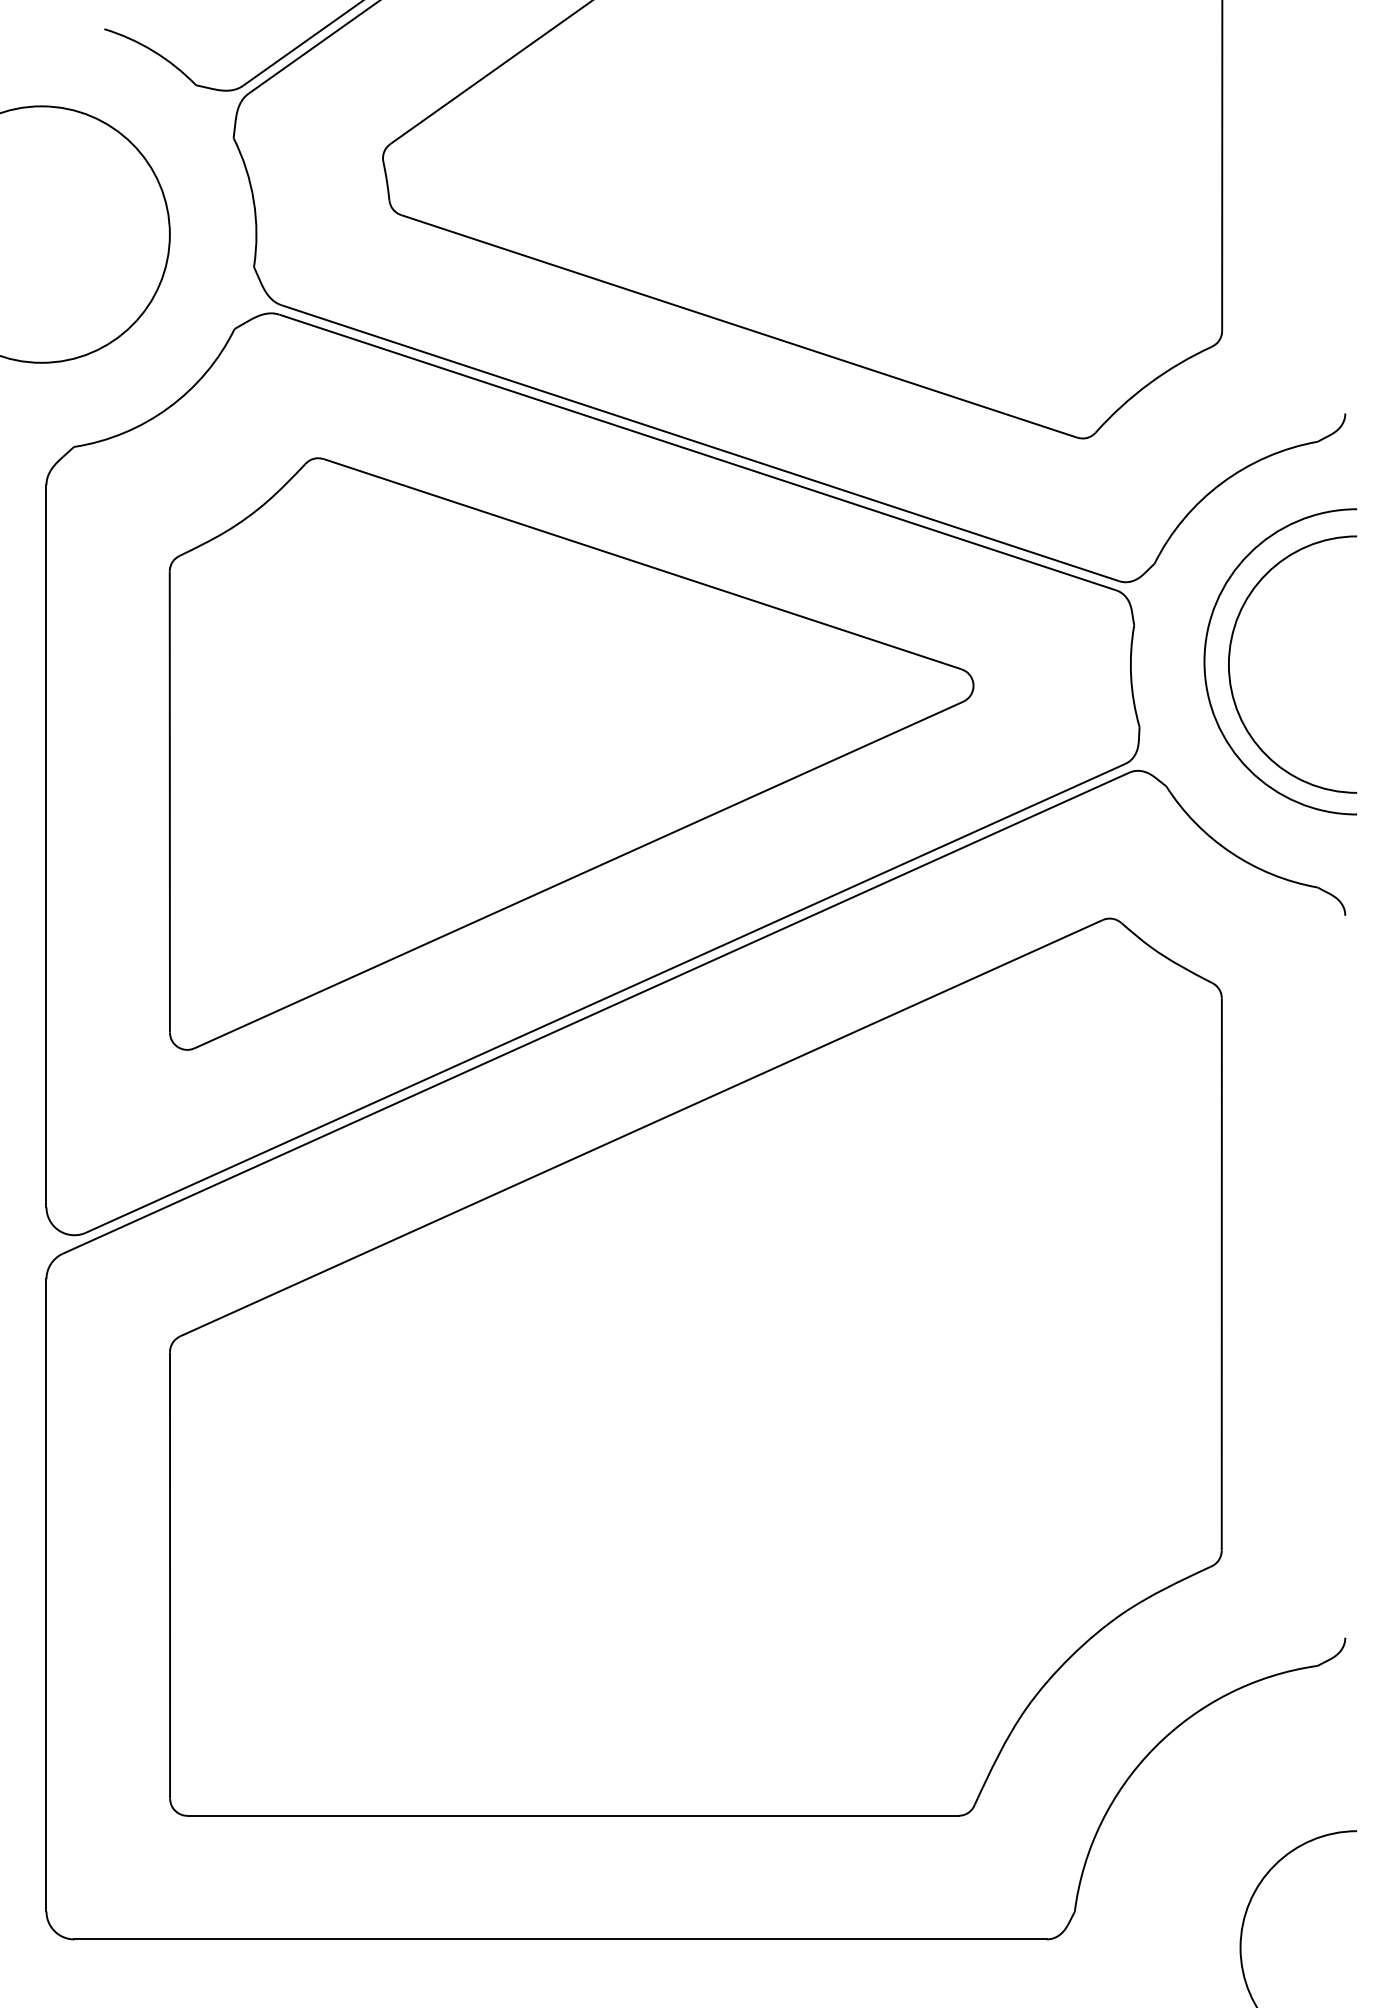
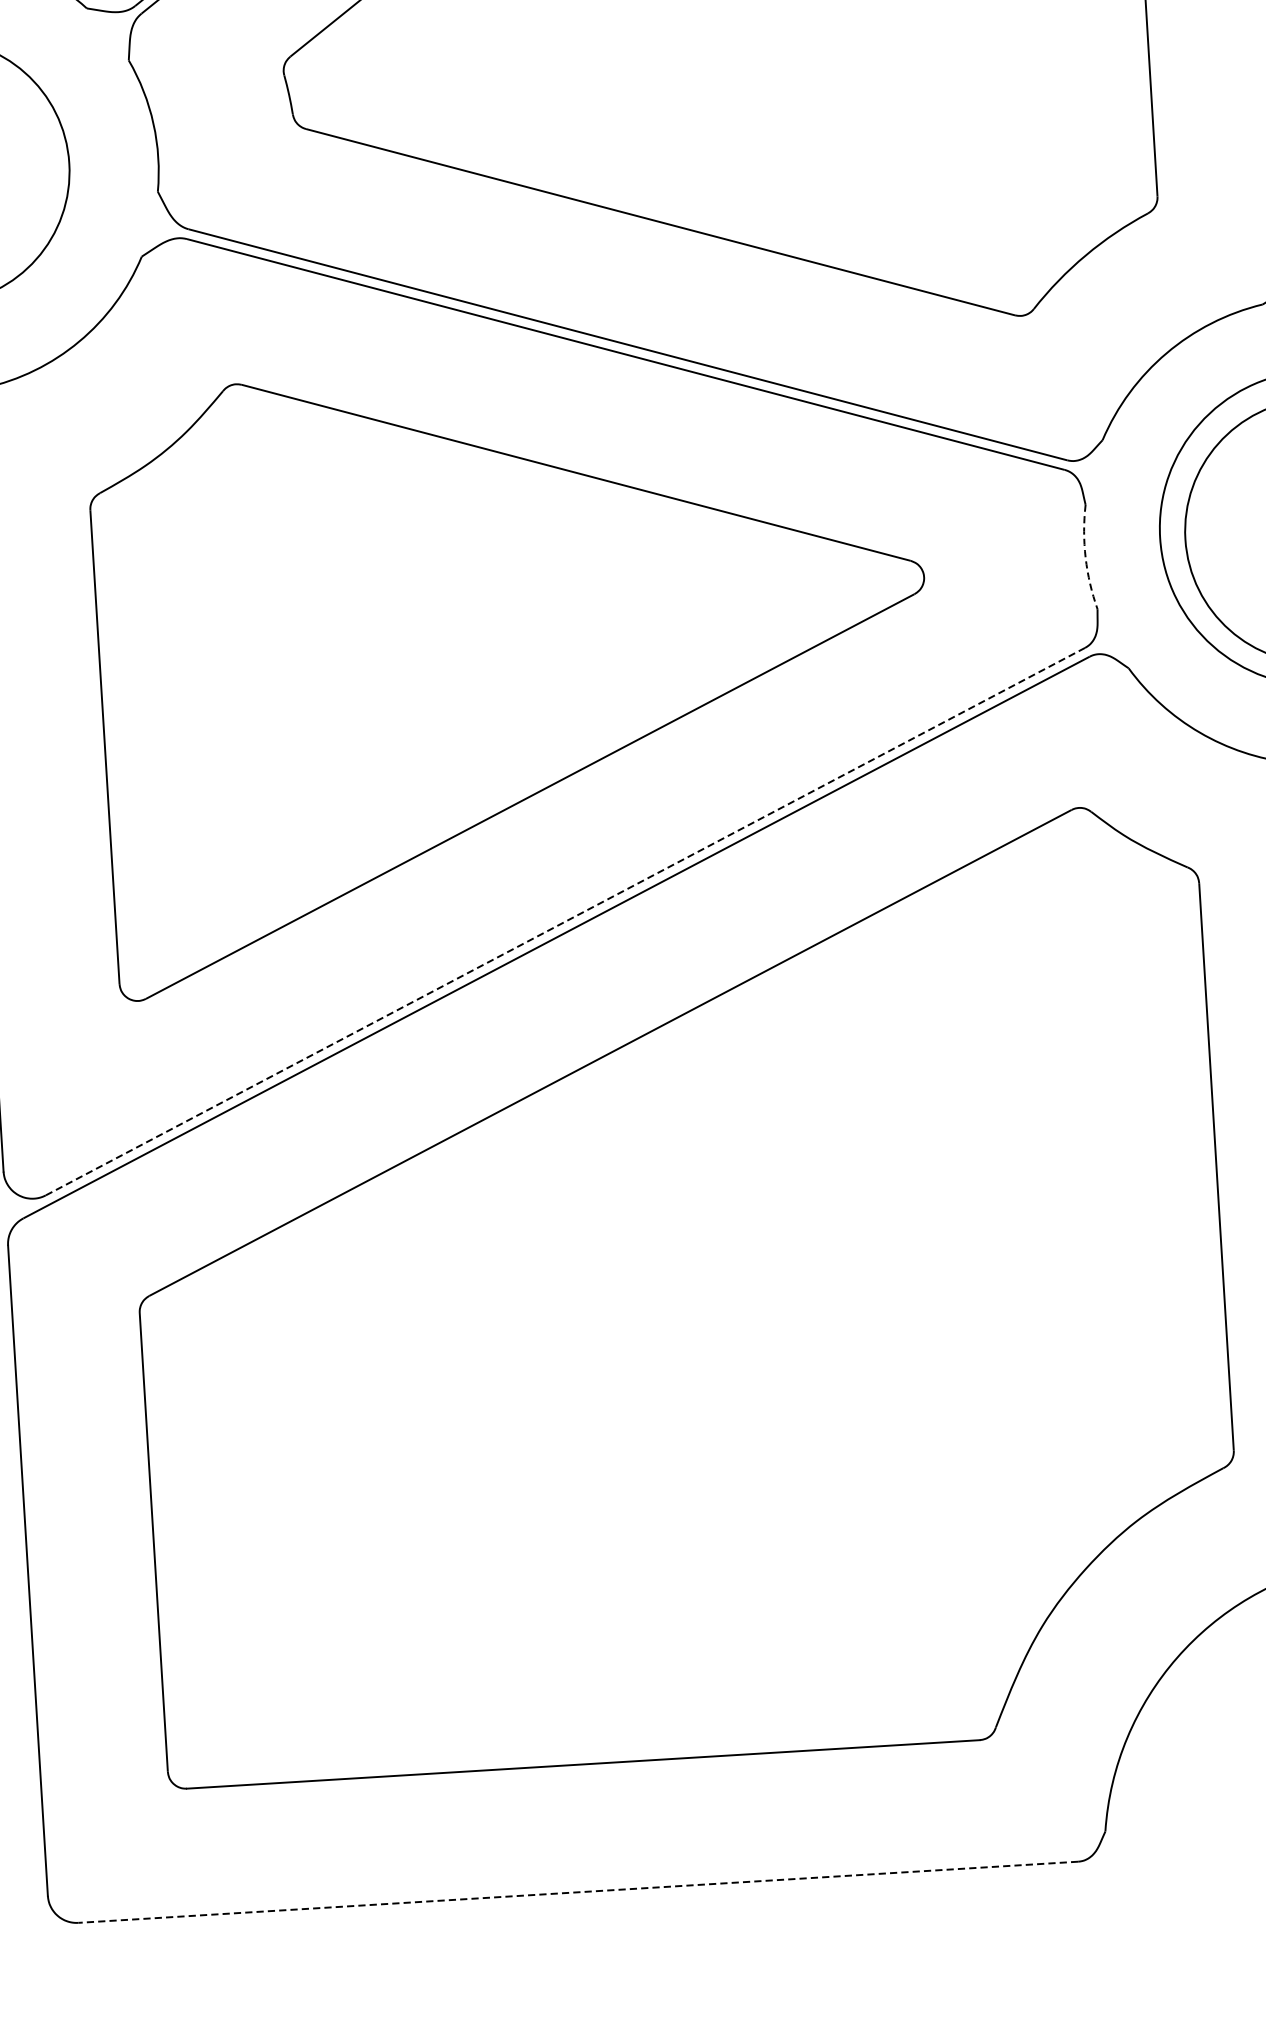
arc: (1131, 676) -> (1086, 557), solid -> dashed
line: (605, 998) -> (565, 921), solid -> dashed
line: (560, 1939) -> (578, 1892), solid -> dashed

